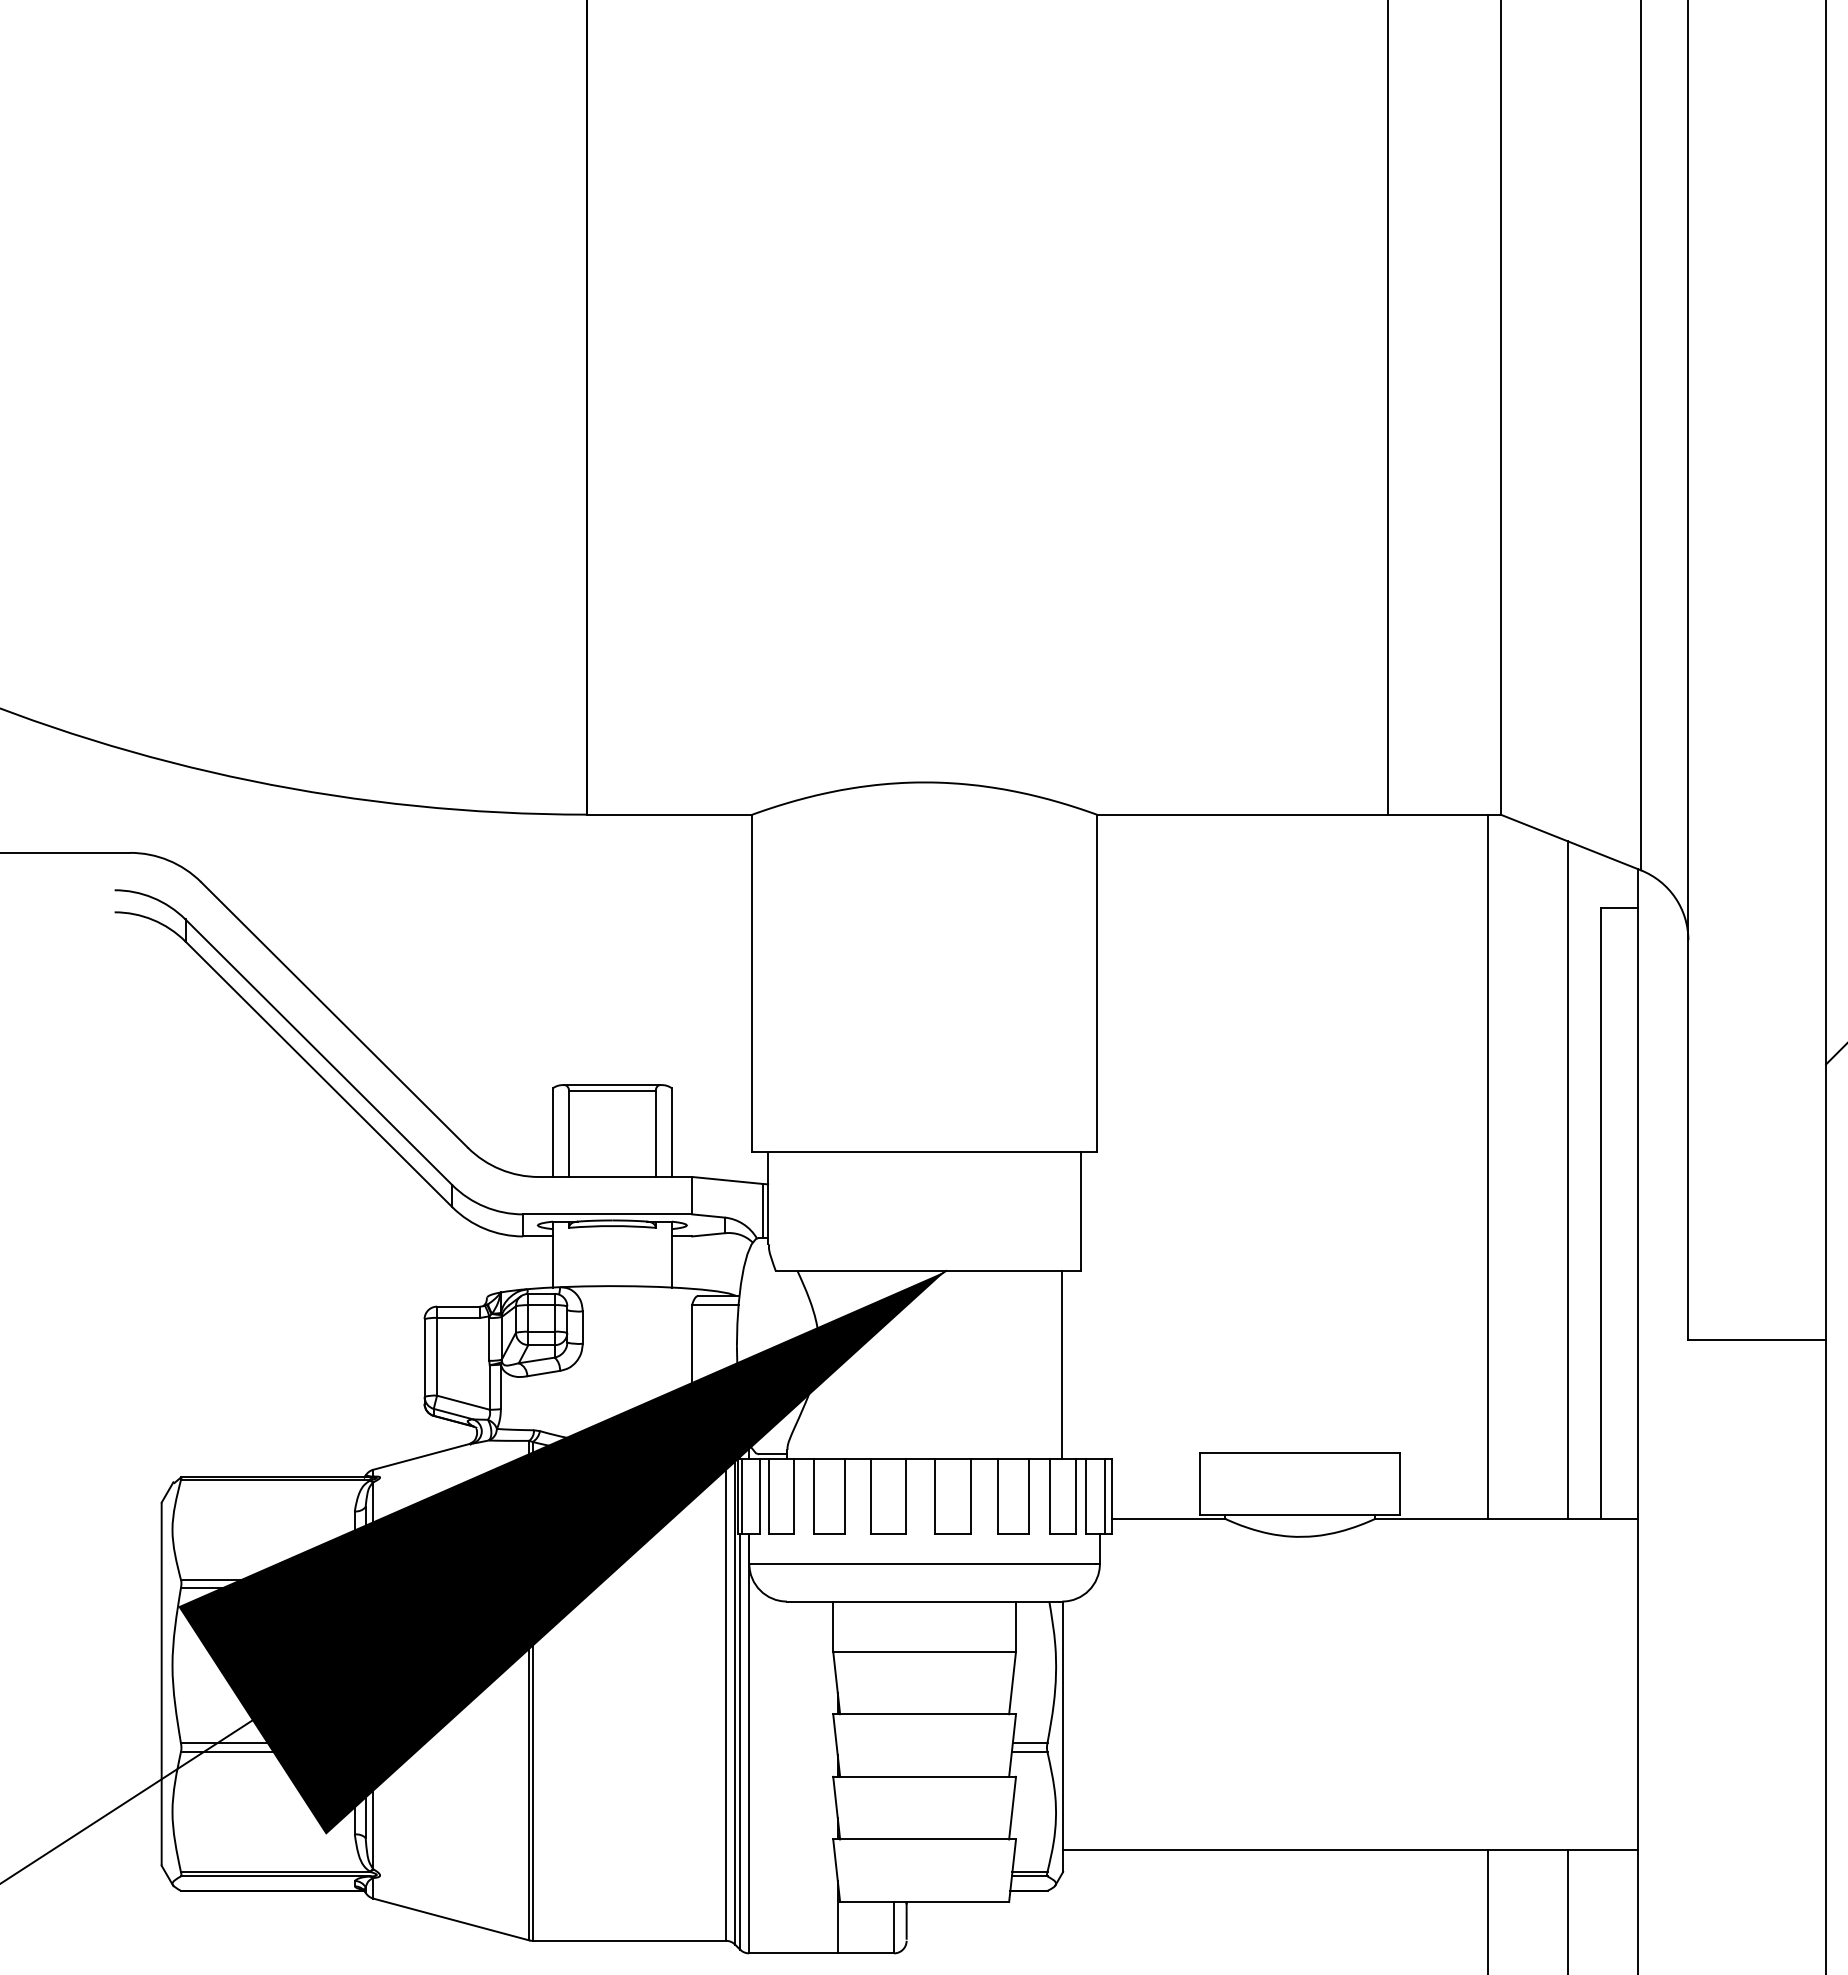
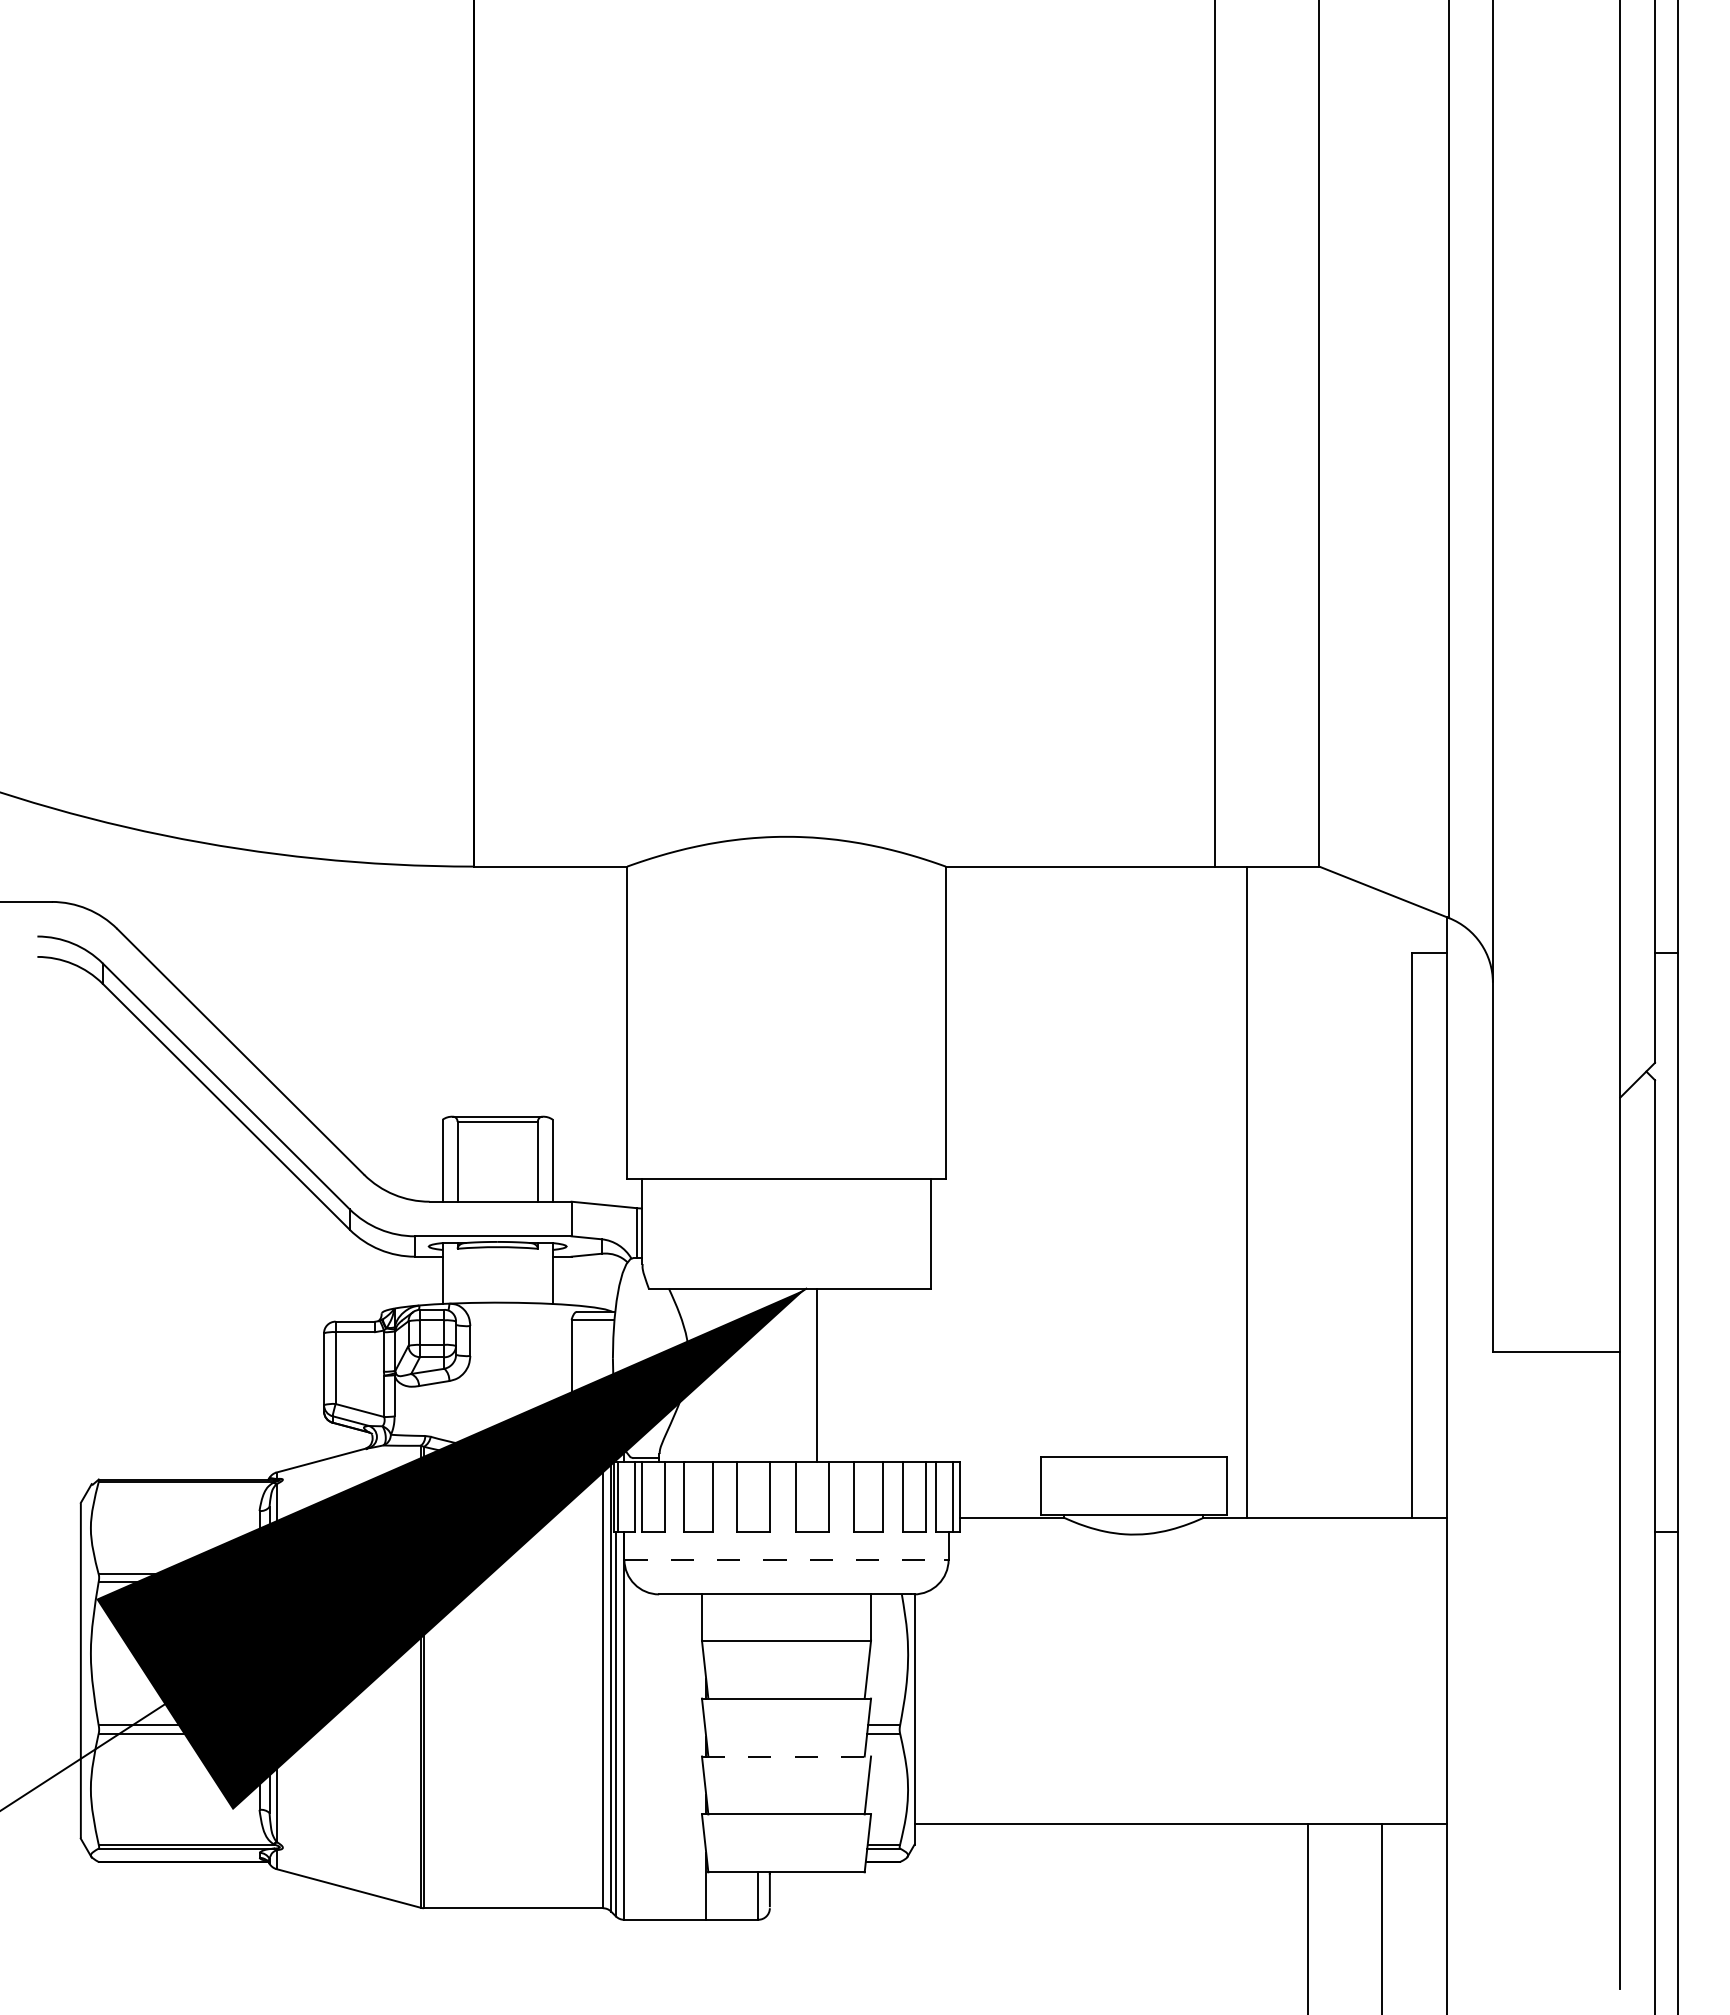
line: (1487, 1165) -> (1246, 1191), moved
line: (1567, 1179) -> (1381, 1204), removed
line: (1061, 1364) -> (816, 1375), moved
line: (923, 1563) -> (785, 1559), solid -> dashed
line: (924, 1776) -> (786, 1756), solid -> dashed

